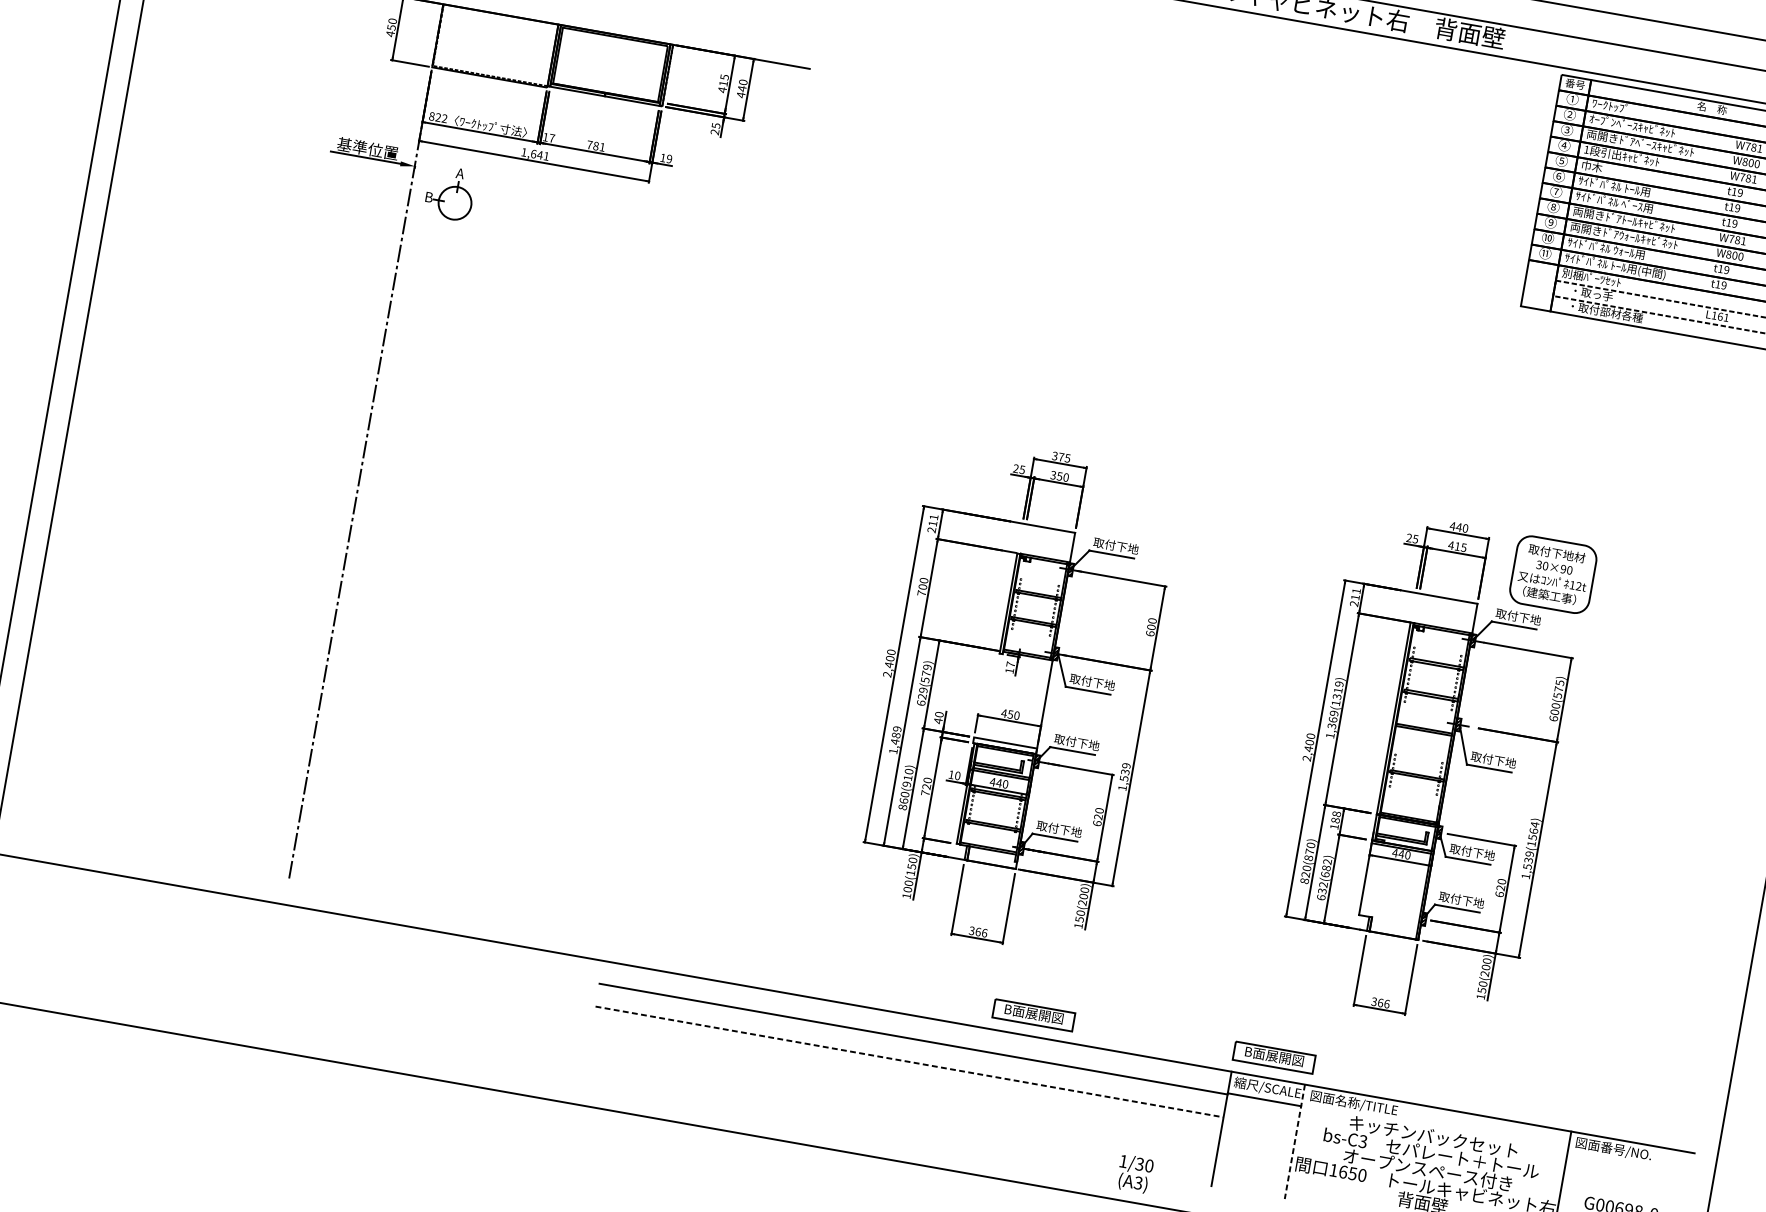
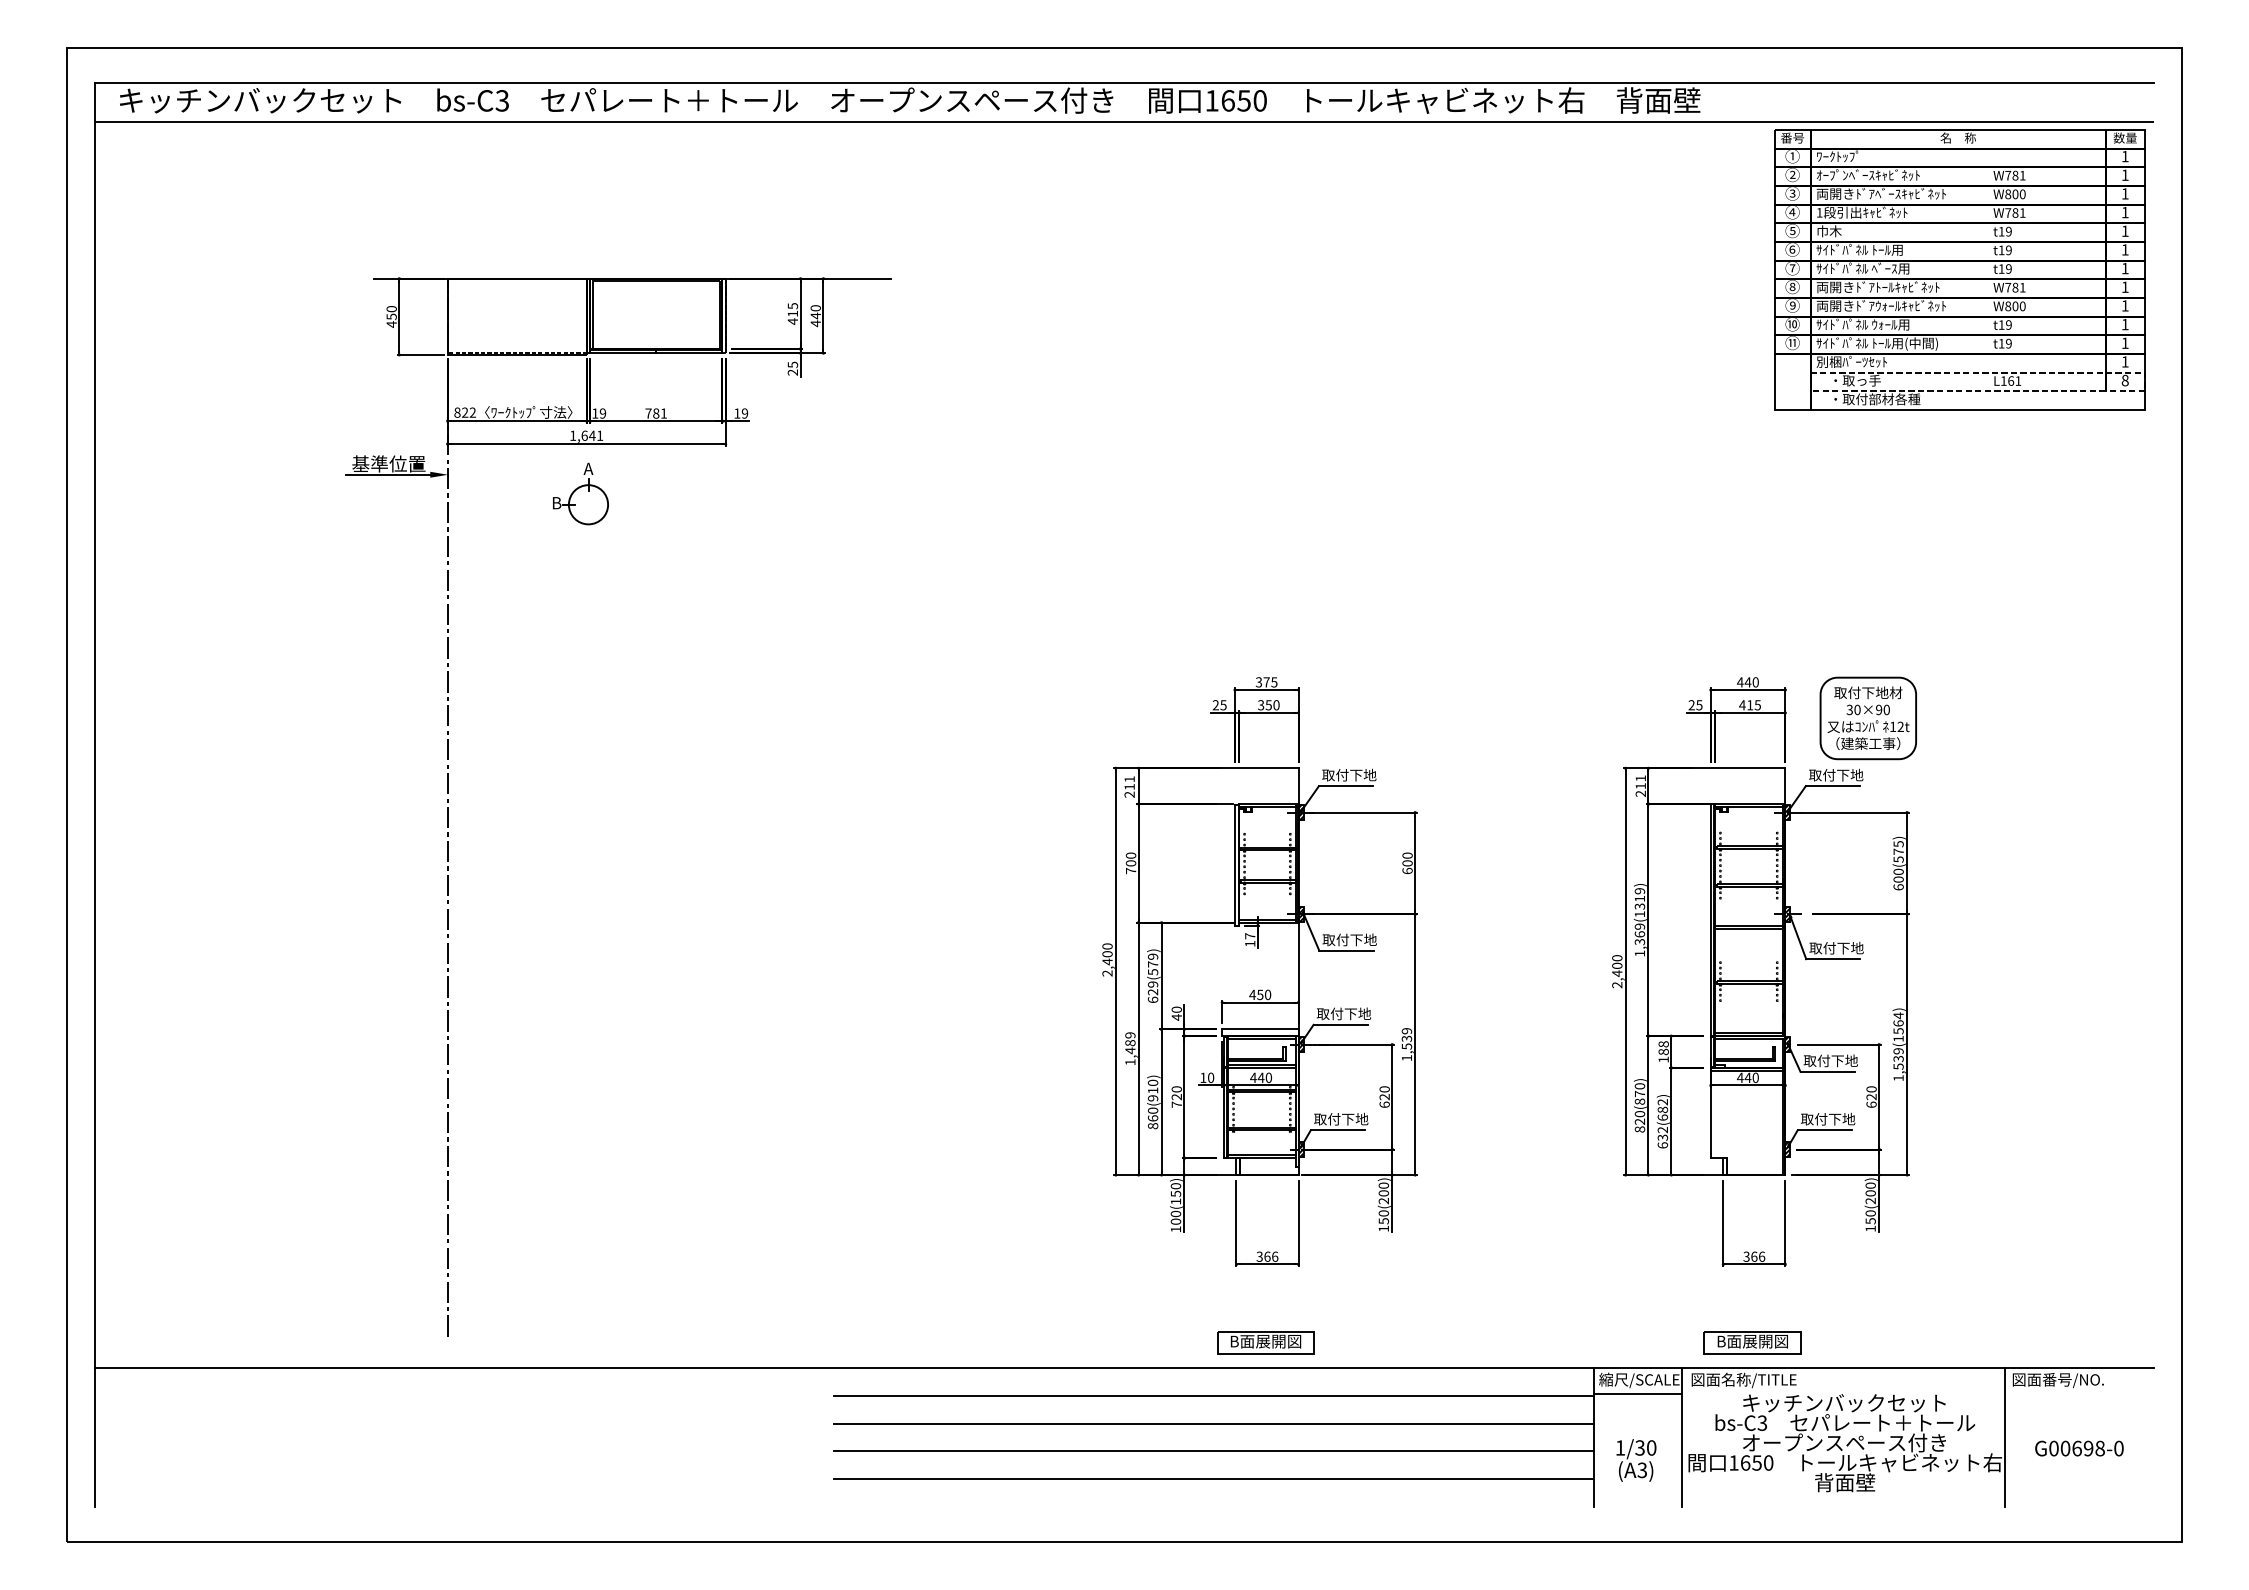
text: (551, 138) -> (602, 413), 17 -> 19
part: (450, 192) -> (580, 493), moved
part: (1033, 1014) -> (1265, 1342), moved
part: (1274, 1057) -> (1752, 1342), moved
line: (910, 1062) -> (1214, 1423), dashed -> solid
line: (905, 1085) -> (1213, 1451), added
line: (901, 1107) -> (1213, 1478), added
line: (1294, 1142) -> (1682, 1438), dashed -> solid
text: (1135, 1174) -> (1636, 1460), moved

